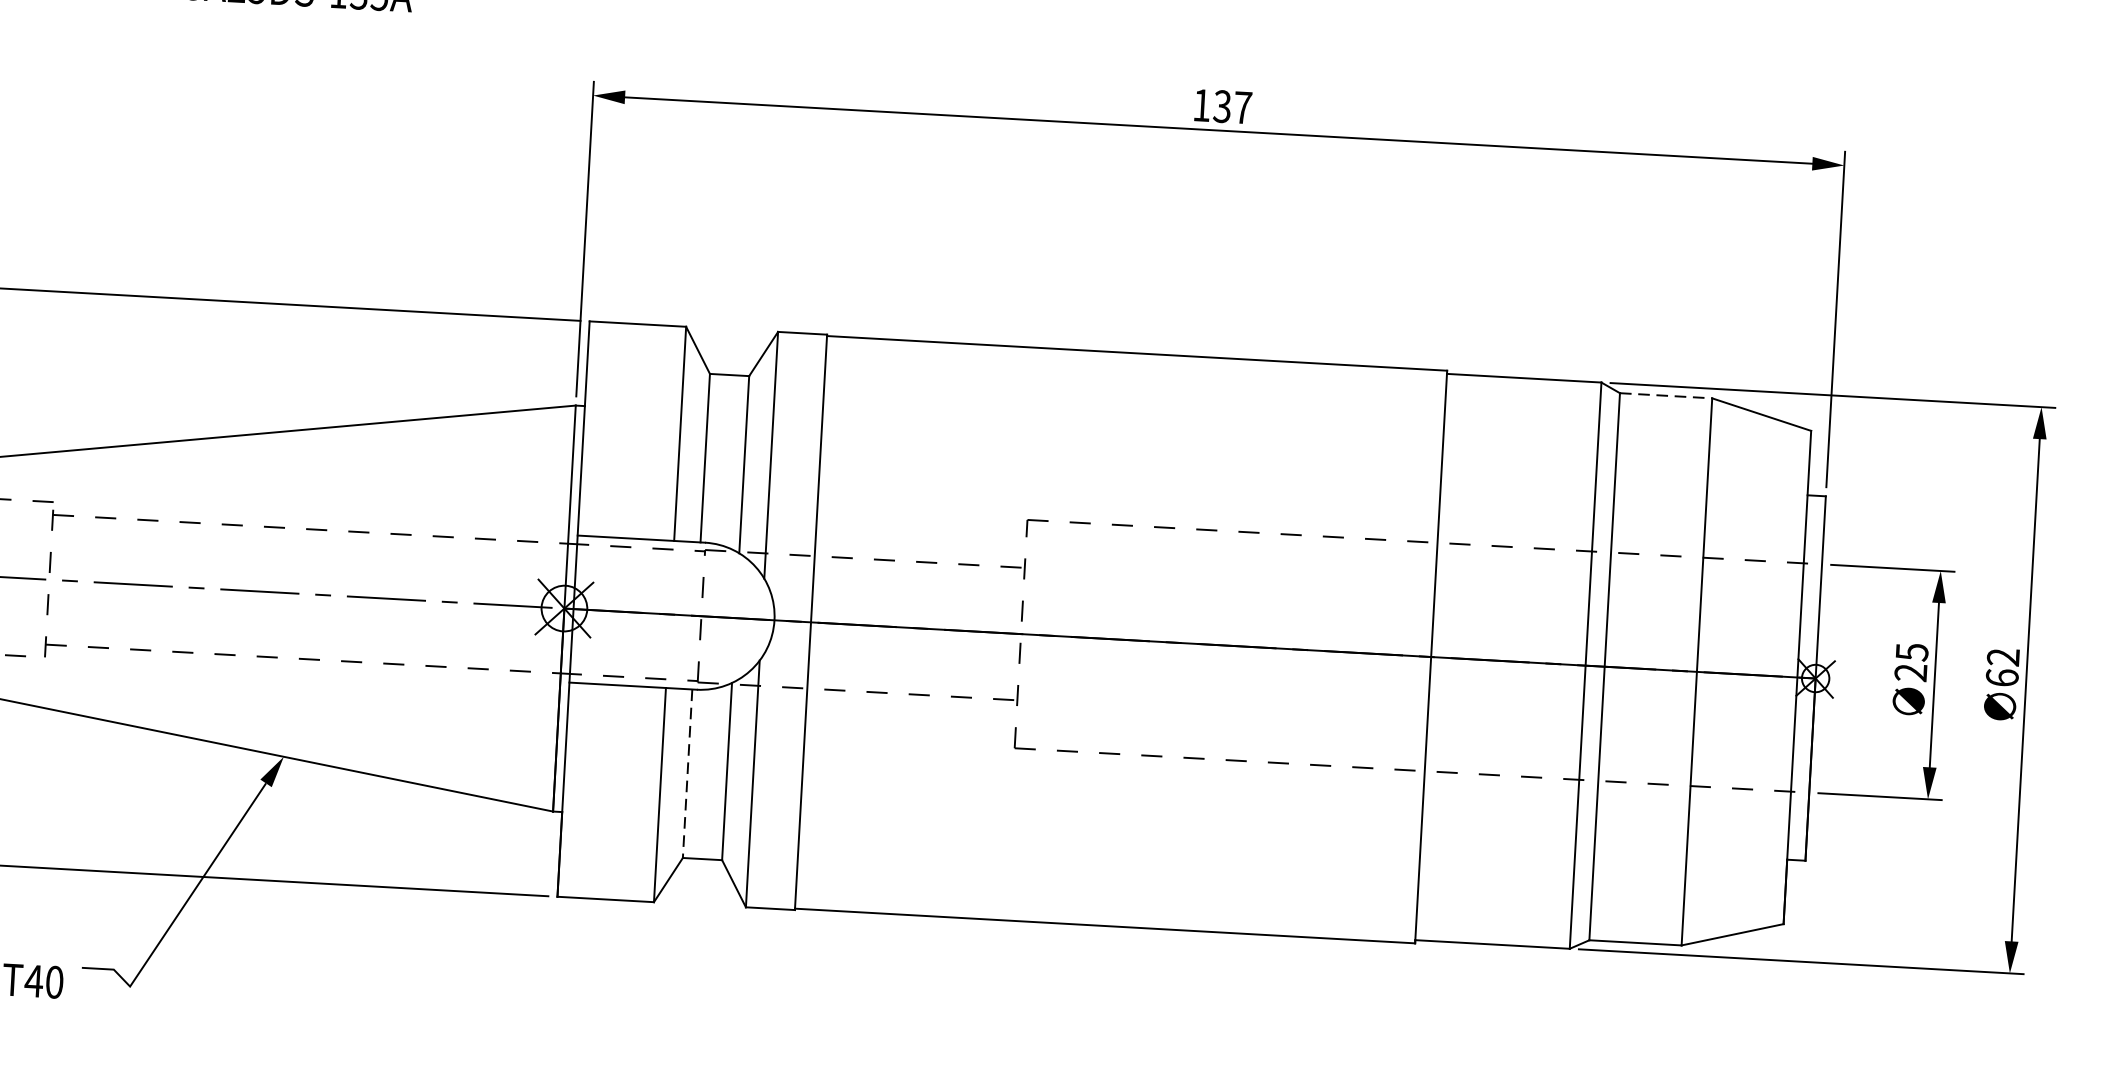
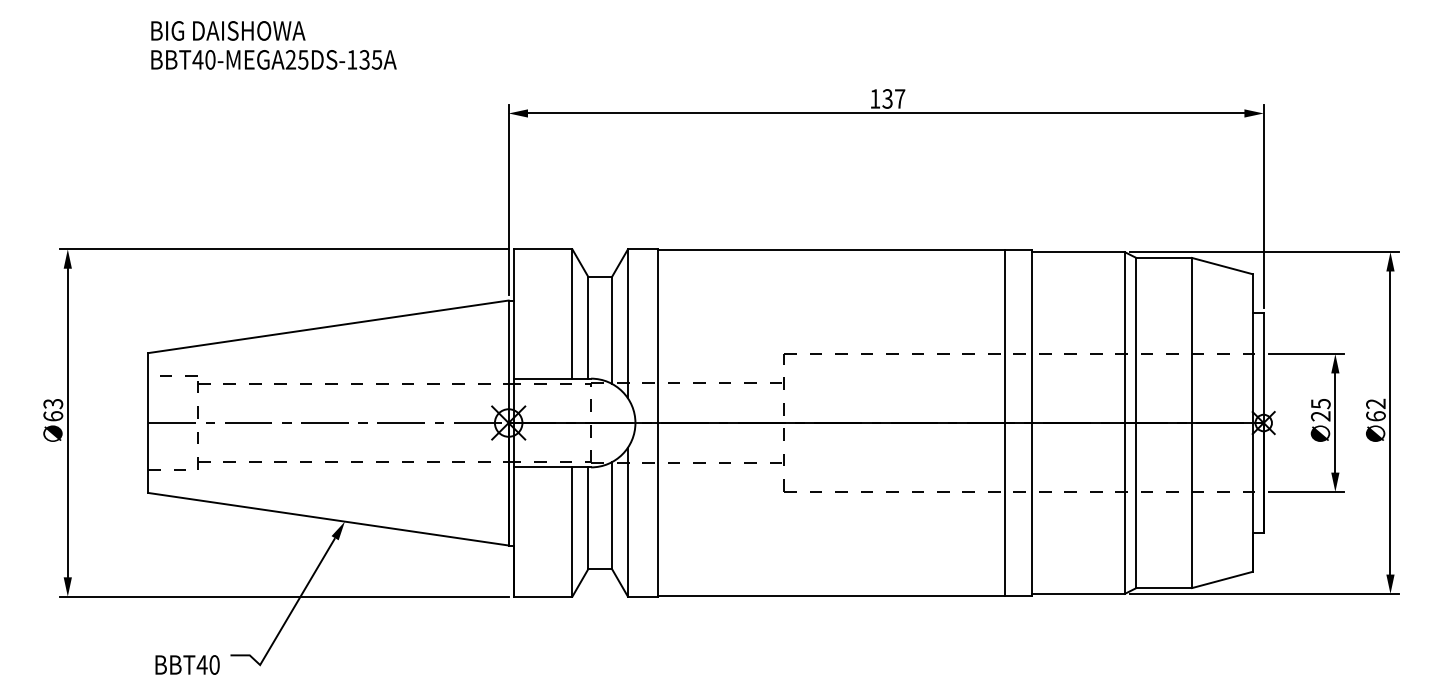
line: (1666, 395) -> (1164, 257), dashed -> solid
line: (1386, 653) -> (1004, 422), added
line: (687, 774) -> (588, 518), dashed -> solid

